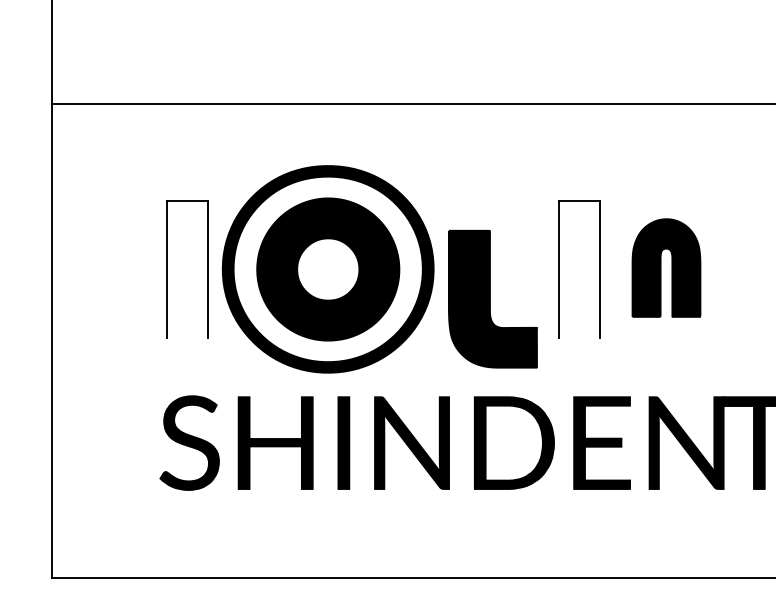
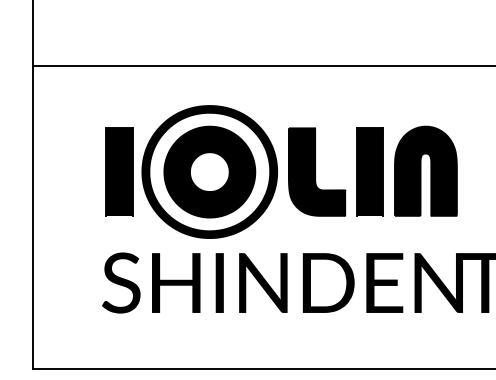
part: (665, 266) -> (425, 170), size x1.43
fill: (186, 268) -> (119, 171), added
fill: (579, 268) -> (370, 171), added
part: (493, 298) -> (317, 171), moved

